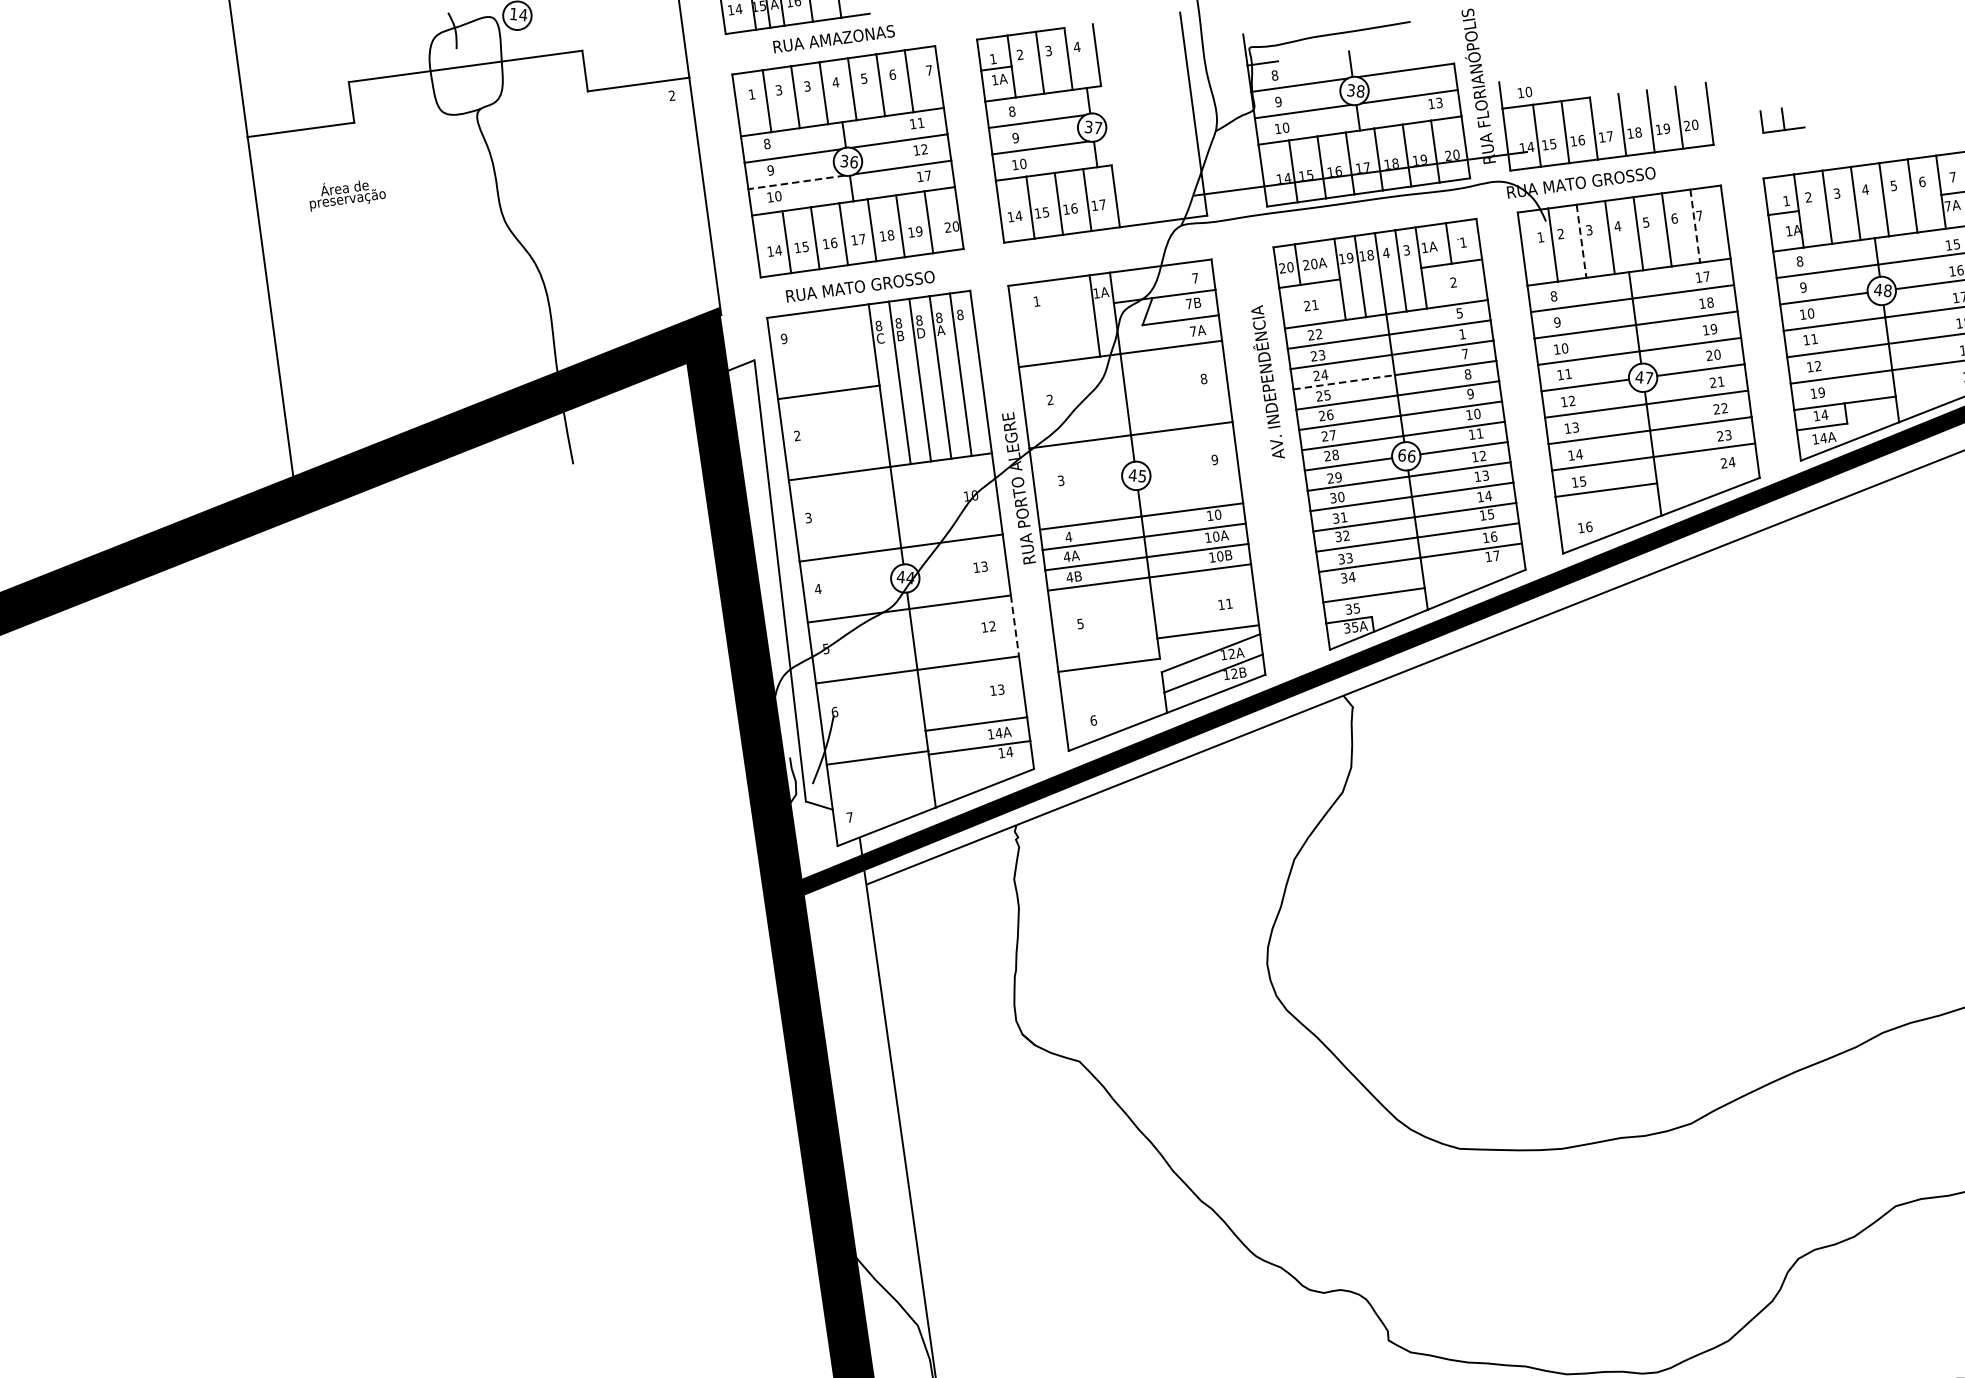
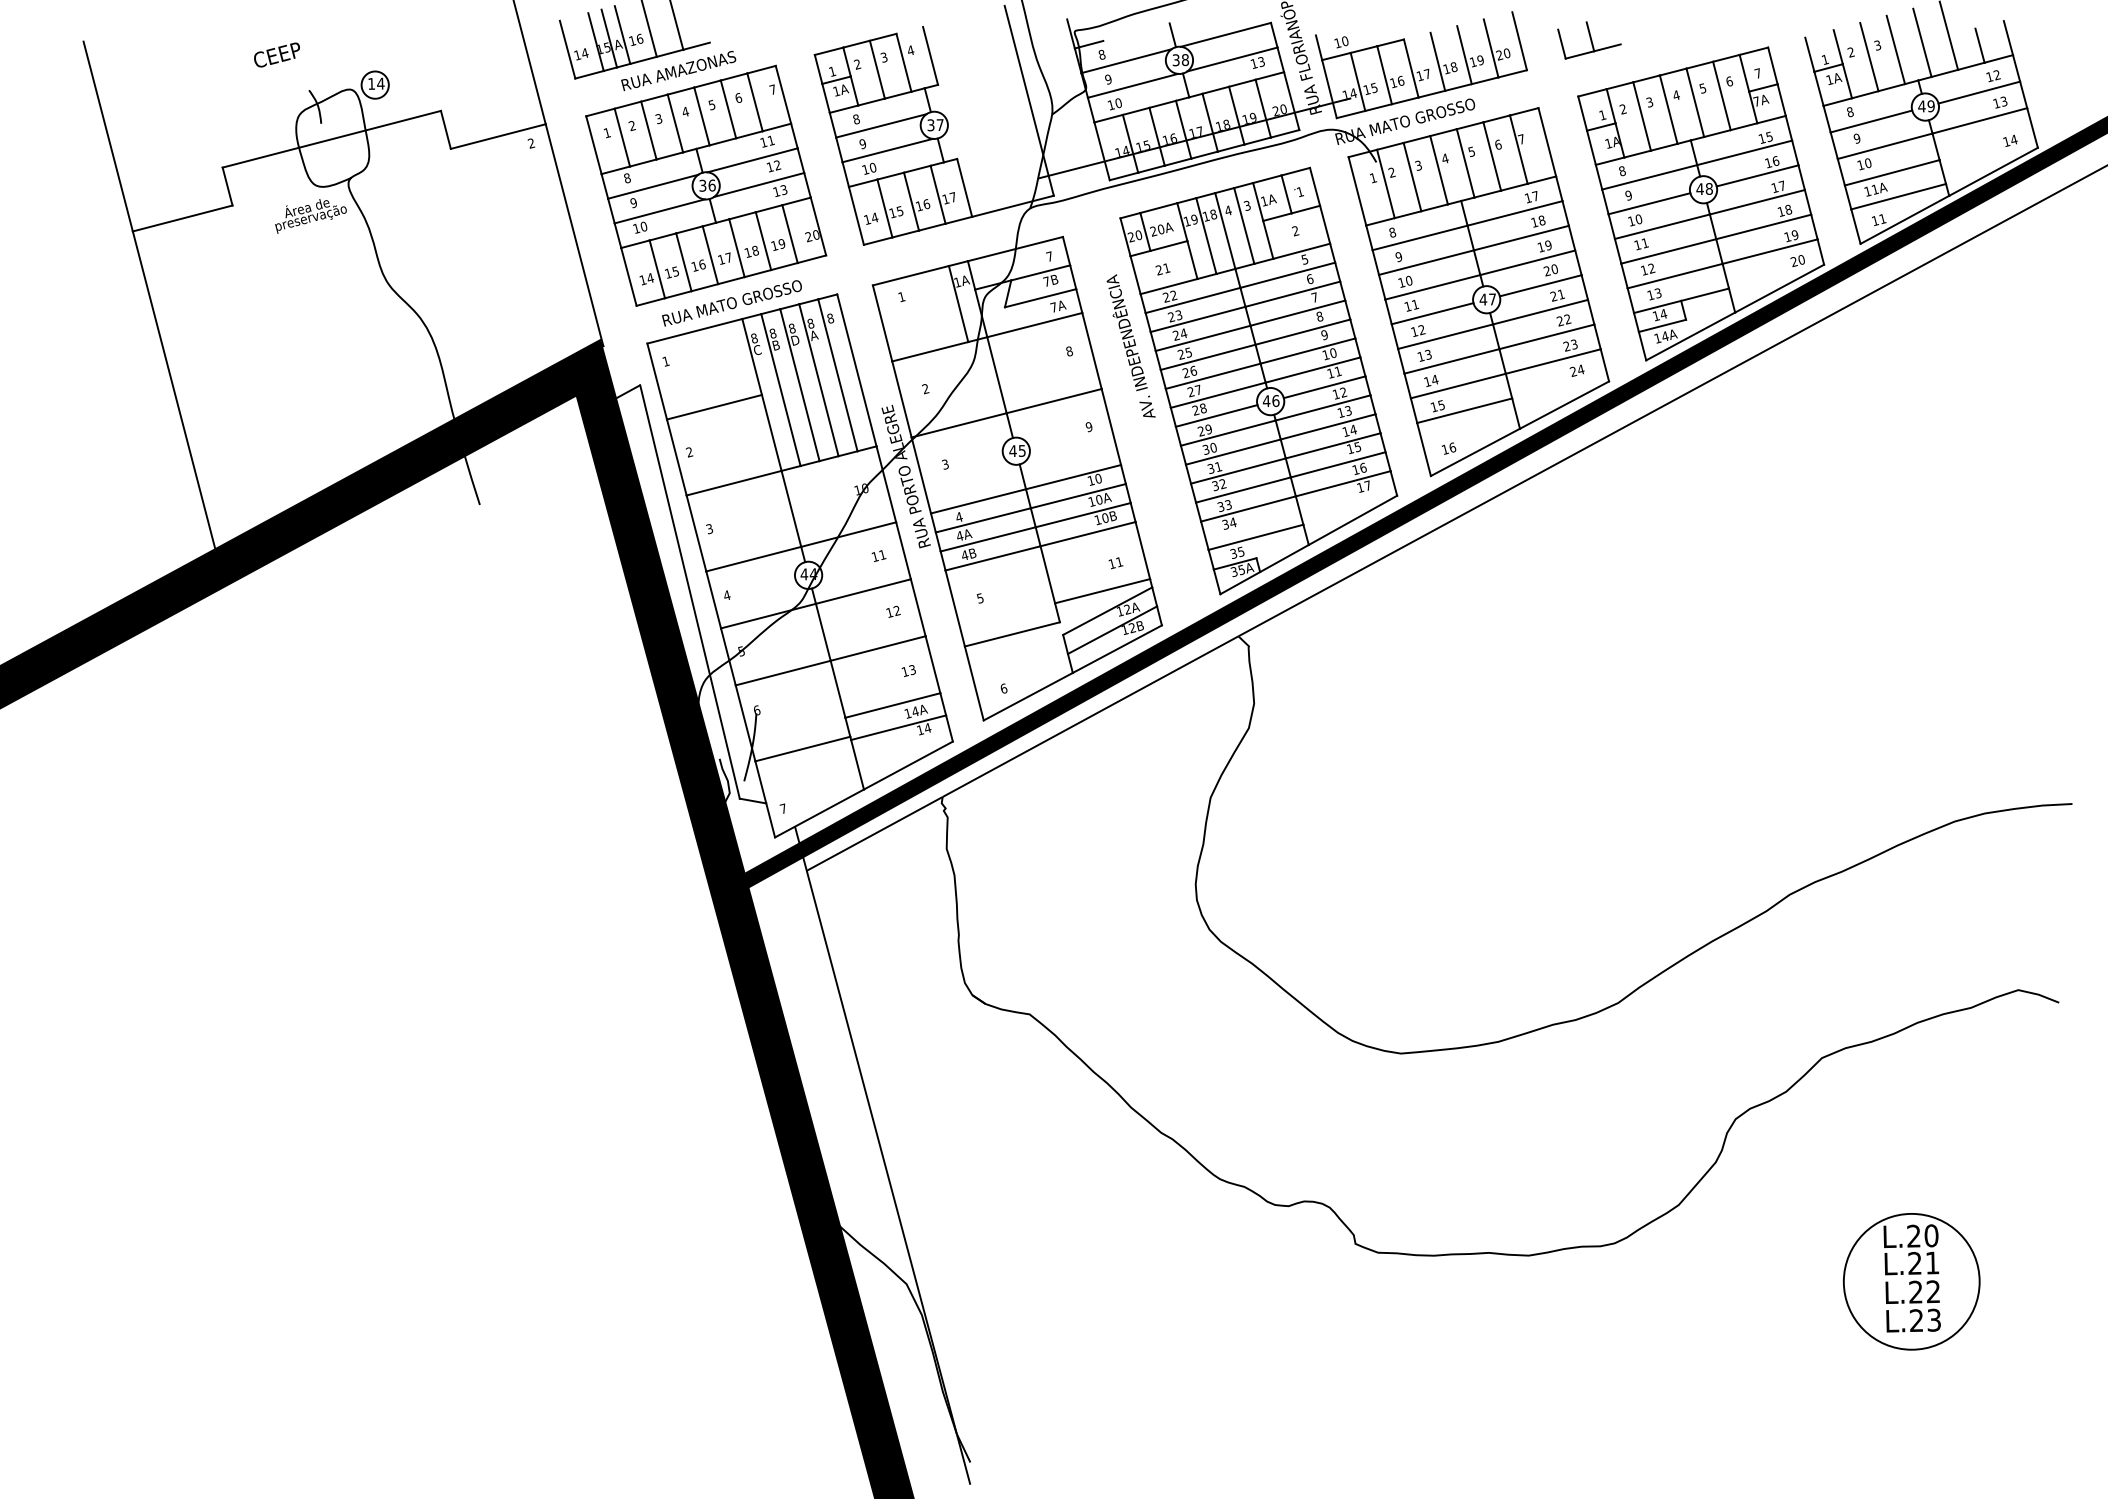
text: (779, 89) -> (632, 125), 3 -> 2
part: (1782, 121) -> (1589, 40), size x1.43
text: (927, 175) -> (783, 189), 17 -> 13
line: (796, 182) -> (659, 211), dashed -> solid
text: (347, 197) -> (310, 216), moved
line: (1694, 227) -> (1518, 150), dashed -> solid
line: (1581, 241) -> (1412, 177), dashed -> solid
text: (1461, 334) -> (1309, 279), 1 -> 6
text: (783, 338) -> (665, 361), 9 -> 1
line: (1344, 382) -> (1203, 338), dashed -> solid
text: (1821, 392) -> (1657, 293), 19 -> 13
text: (1401, 455) -> (1266, 401), 66 -> 46
text: (984, 566) -> (882, 554), 13 -> 11
line: (1015, 626) -> (918, 608), dashed -> solid

